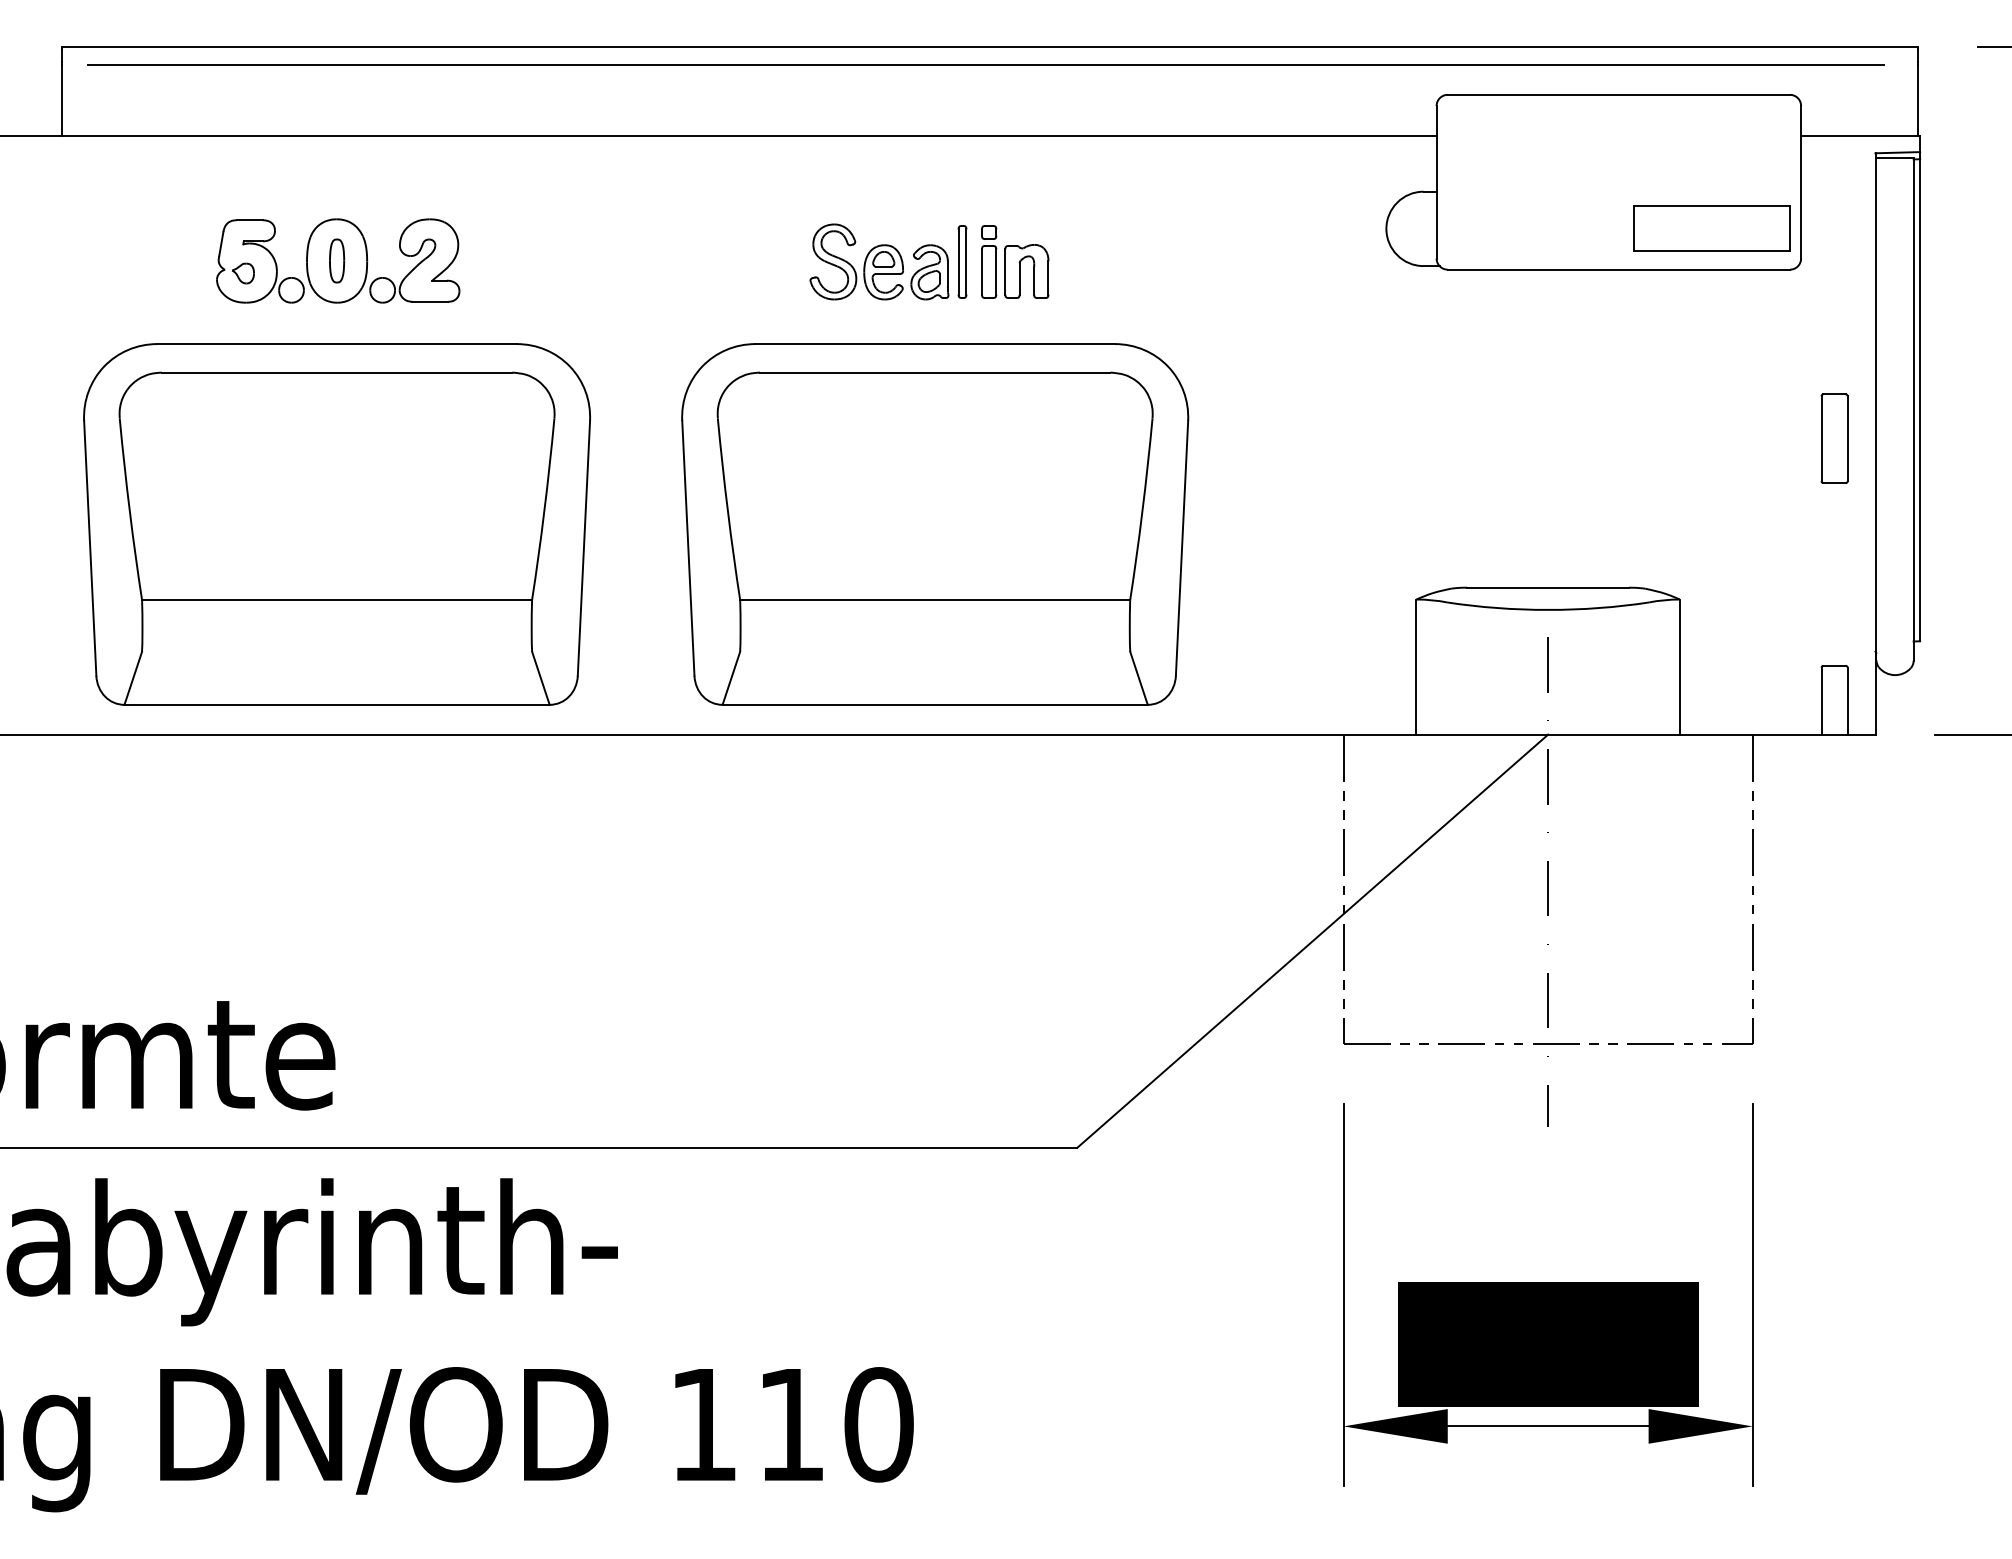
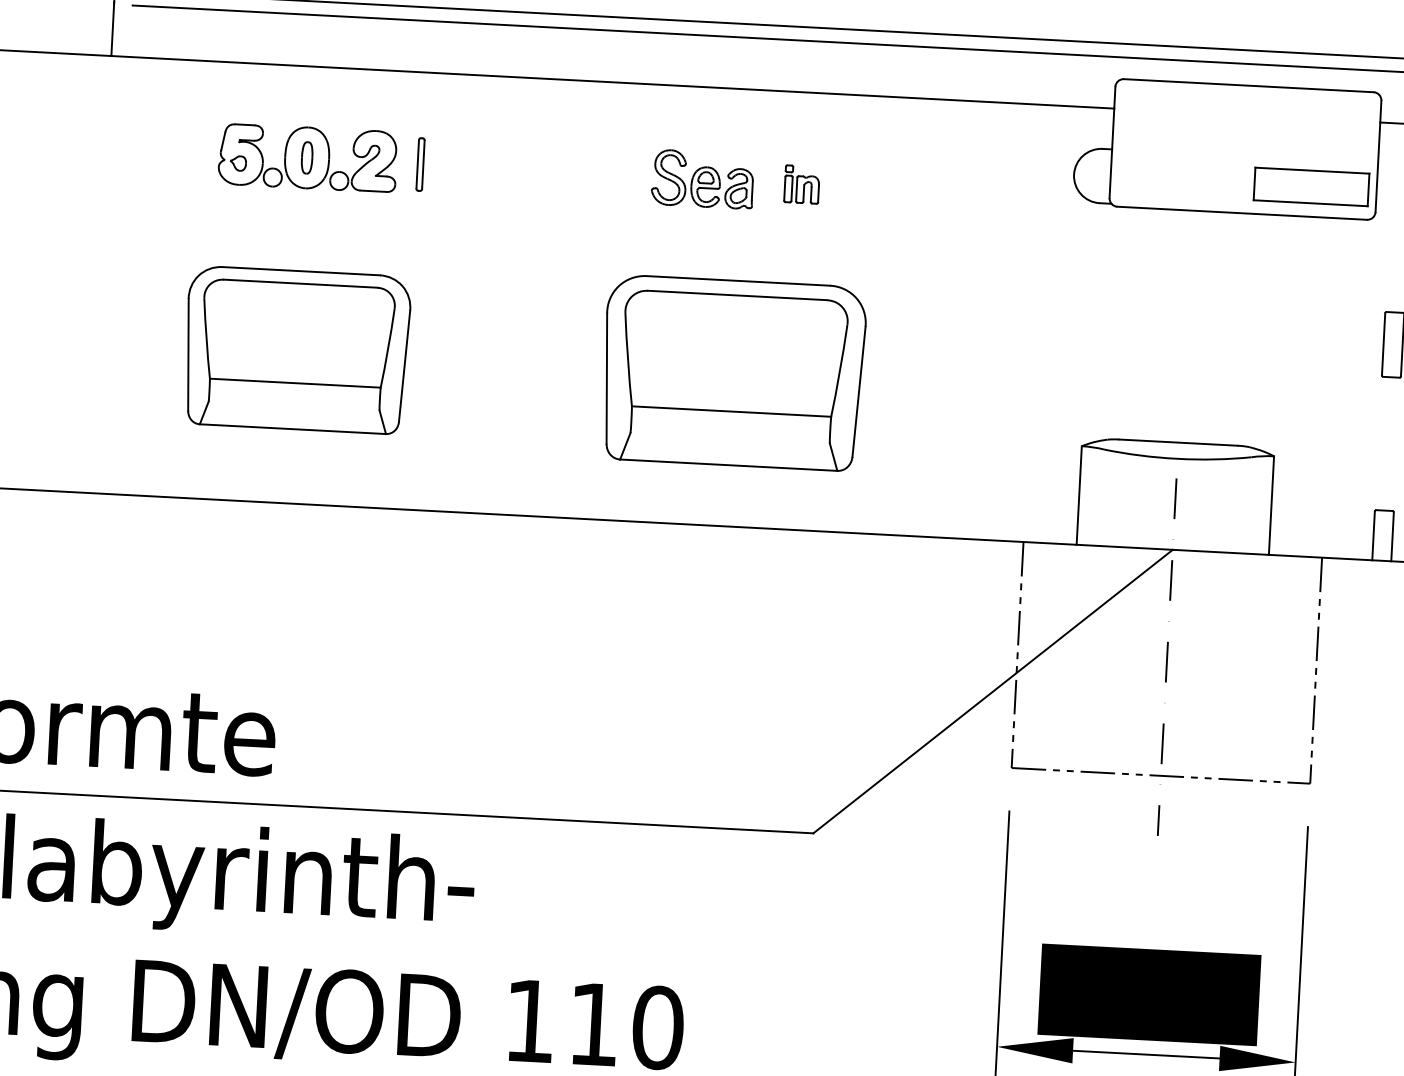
part: (962, 261) -> (420, 164), moved
part: (1015, 261) -> (802, 184), size x0.7
part: (336, 524) -> (296, 350), size x0.6
part: (935, 524) -> (733, 373), size x0.7

